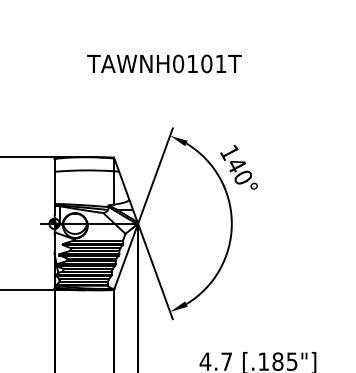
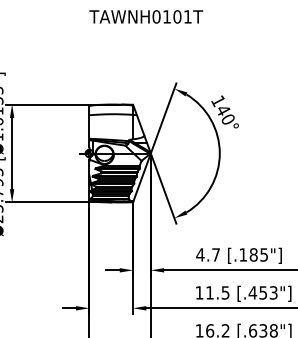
text: (164, 63) -> (146, 16), moved

